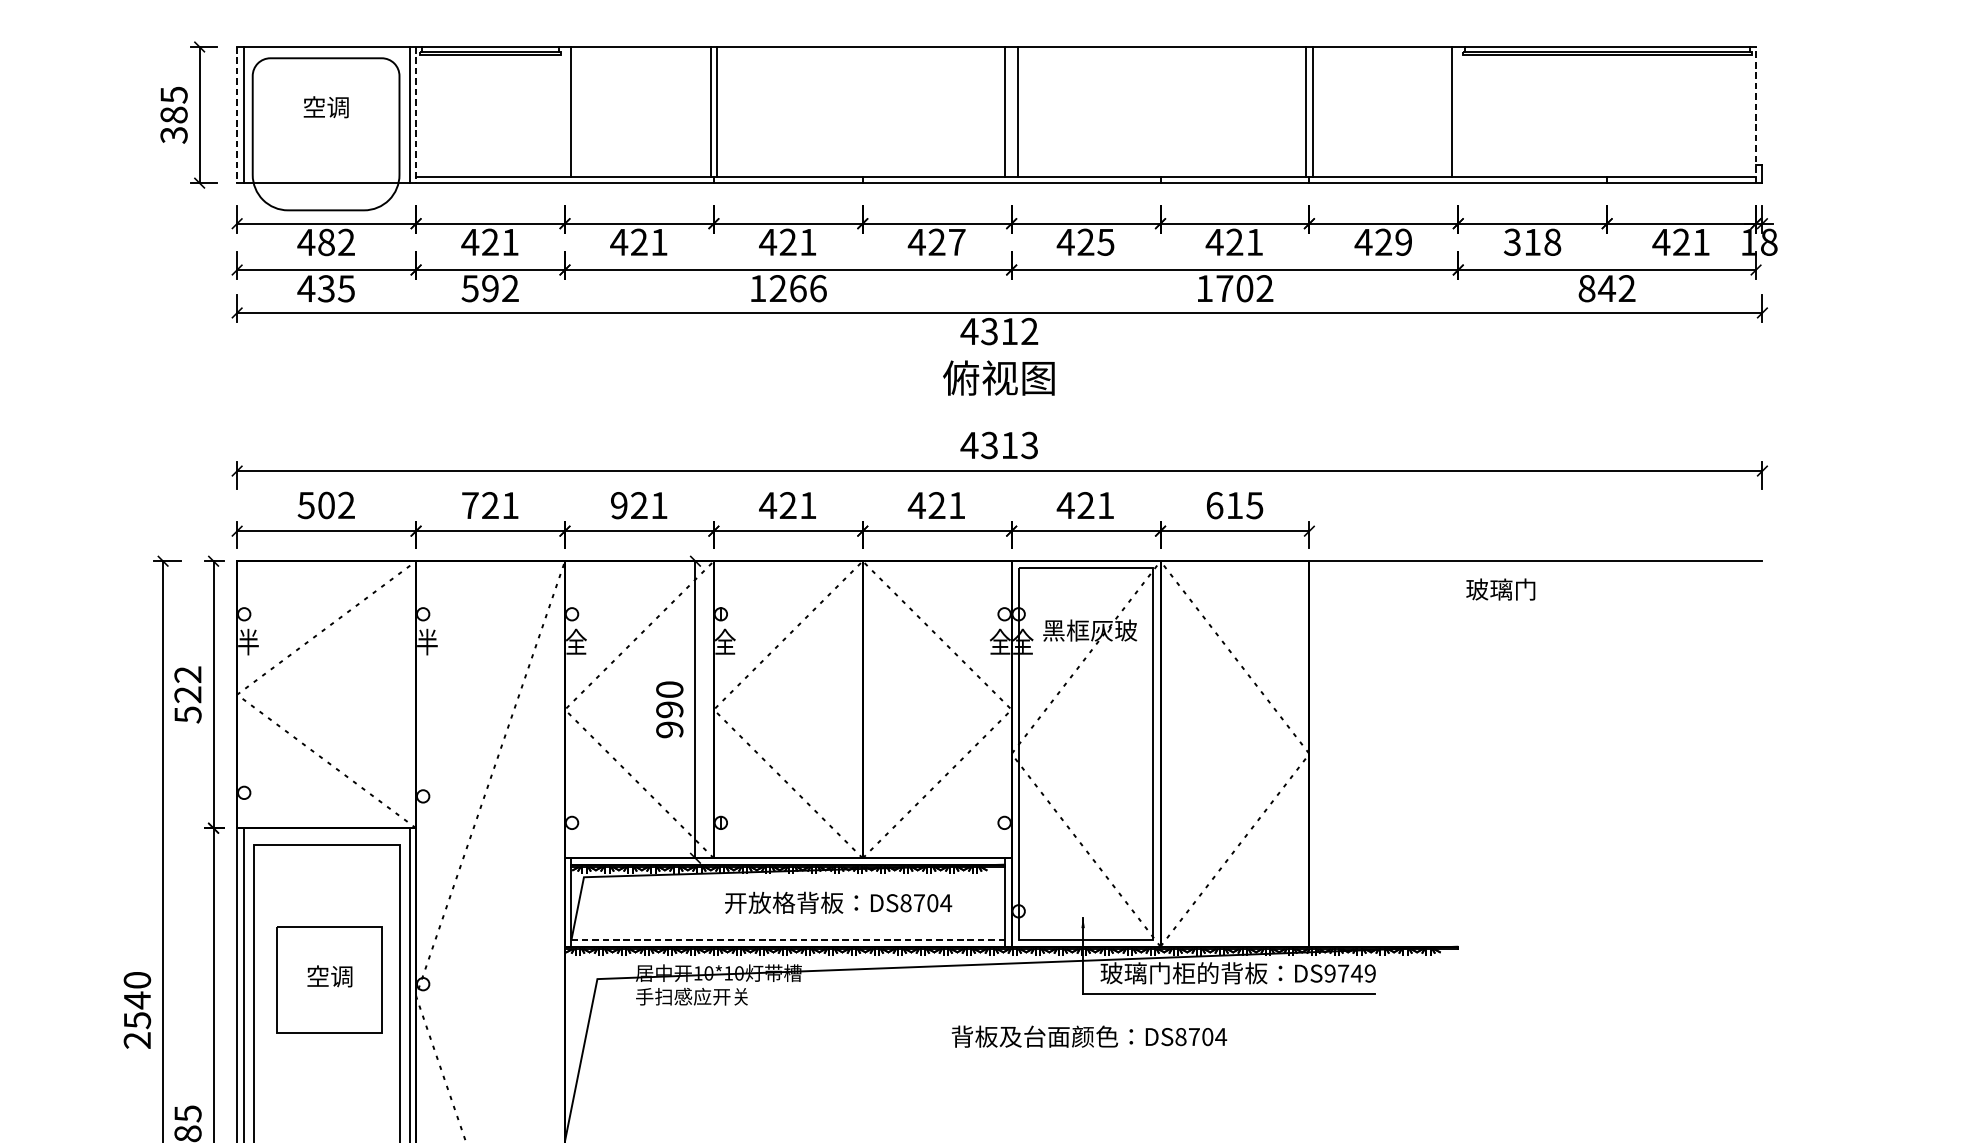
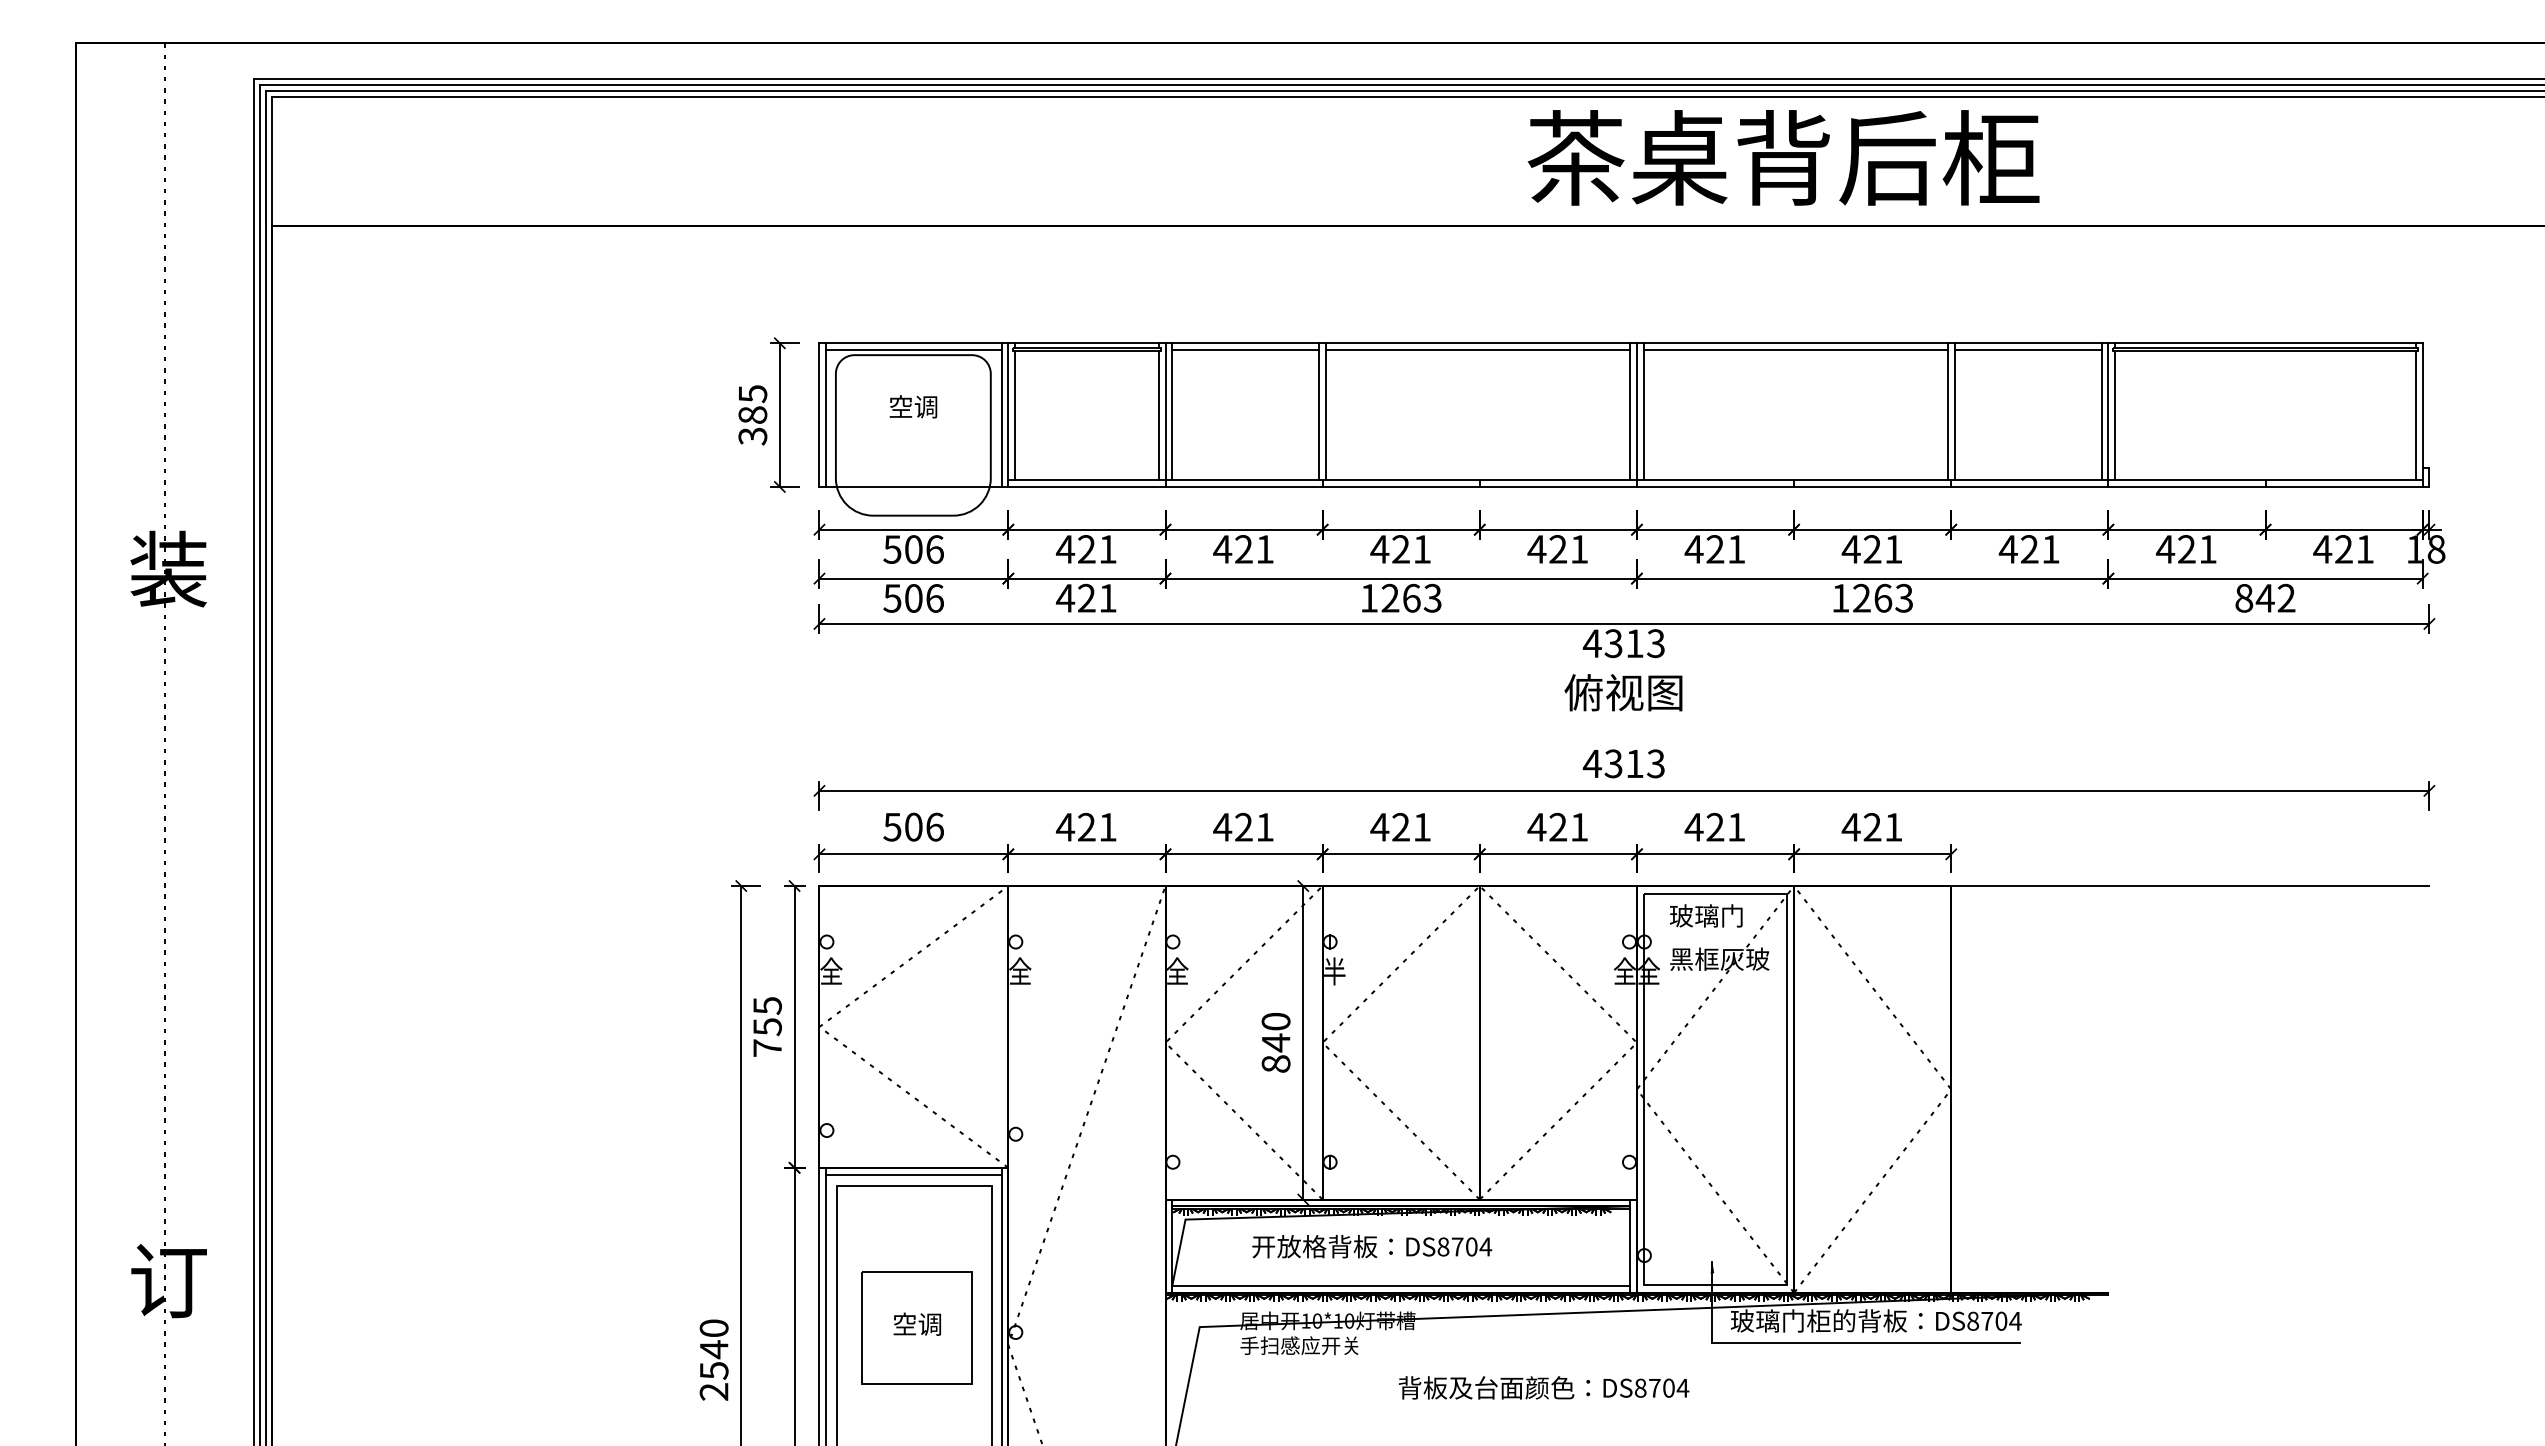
line: (326, 52) -> (913, 349), added
line: (640, 52) -> (1245, 349), added
line: (861, 52) -> (1478, 349), added
line: (1161, 52) -> (1795, 349), added
line: (1381, 52) -> (2027, 349), added
line: (565, 114) -> (1165, 414), added
line: (1011, 114) -> (1636, 414), added
line: (1458, 114) -> (2108, 414), added
line: (237, 115) -> (819, 415), dashed -> solid
line: (416, 115) -> (1008, 415), dashed -> solid
line: (422, 115) -> (1015, 415), added
line: (558, 115) -> (1158, 415), added
line: (1465, 115) -> (2115, 415), added
line: (1749, 115) -> (2415, 415), added
line: (1755, 115) -> (2422, 415), dashed -> solid
text: (325, 242) -> (912, 549), 482 -> 506
text: (957, 242) -> (1579, 549), 427 -> 421
text: (1105, 242) -> (1736, 549), 425 -> 421
text: (1403, 242) -> (2050, 549), 429 -> 421
text: (1532, 242) -> (2186, 549), 318 -> 421
text: (489, 287) -> (1085, 597), 592 -> 421
text: (817, 287) -> (1432, 597), 1266 -> 1263
text: (1245, 287) -> (1883, 597), 1702 -> 1263
text: (325, 288) -> (912, 598), 435 -> 506
text: (1029, 331) -> (1655, 643), 4312 -> 4313
text: (346, 504) -> (934, 826), 502 -> 506
text: (619, 504) -> (1222, 826), 921 -> 421
text: (1233, 504) -> (1871, 826), 615 -> 421
text: (470, 505) -> (1065, 827), 721 -> 421
text: (1500, 589) -> (1705, 915), moved
text: (248, 642) -> (831, 971), 半 -> 全
text: (427, 642) -> (1020, 971), 半 -> 全
text: (725, 642) -> (1334, 971), 全 -> 半
text: (187, 695) -> (767, 1027), 522 -> 755
text: (669, 718) -> (1275, 1052), 990 -> 840
line: (326, 834) -> (913, 1174), added
text: (838, 902) -> (1372, 1246), moved
line: (788, 940) -> (1401, 1286), dashed -> solid
text: (1350, 972) -> (1994, 1320), DS9749 -> DS8704
text: (1088, 1036) -> (1543, 1387), moved

